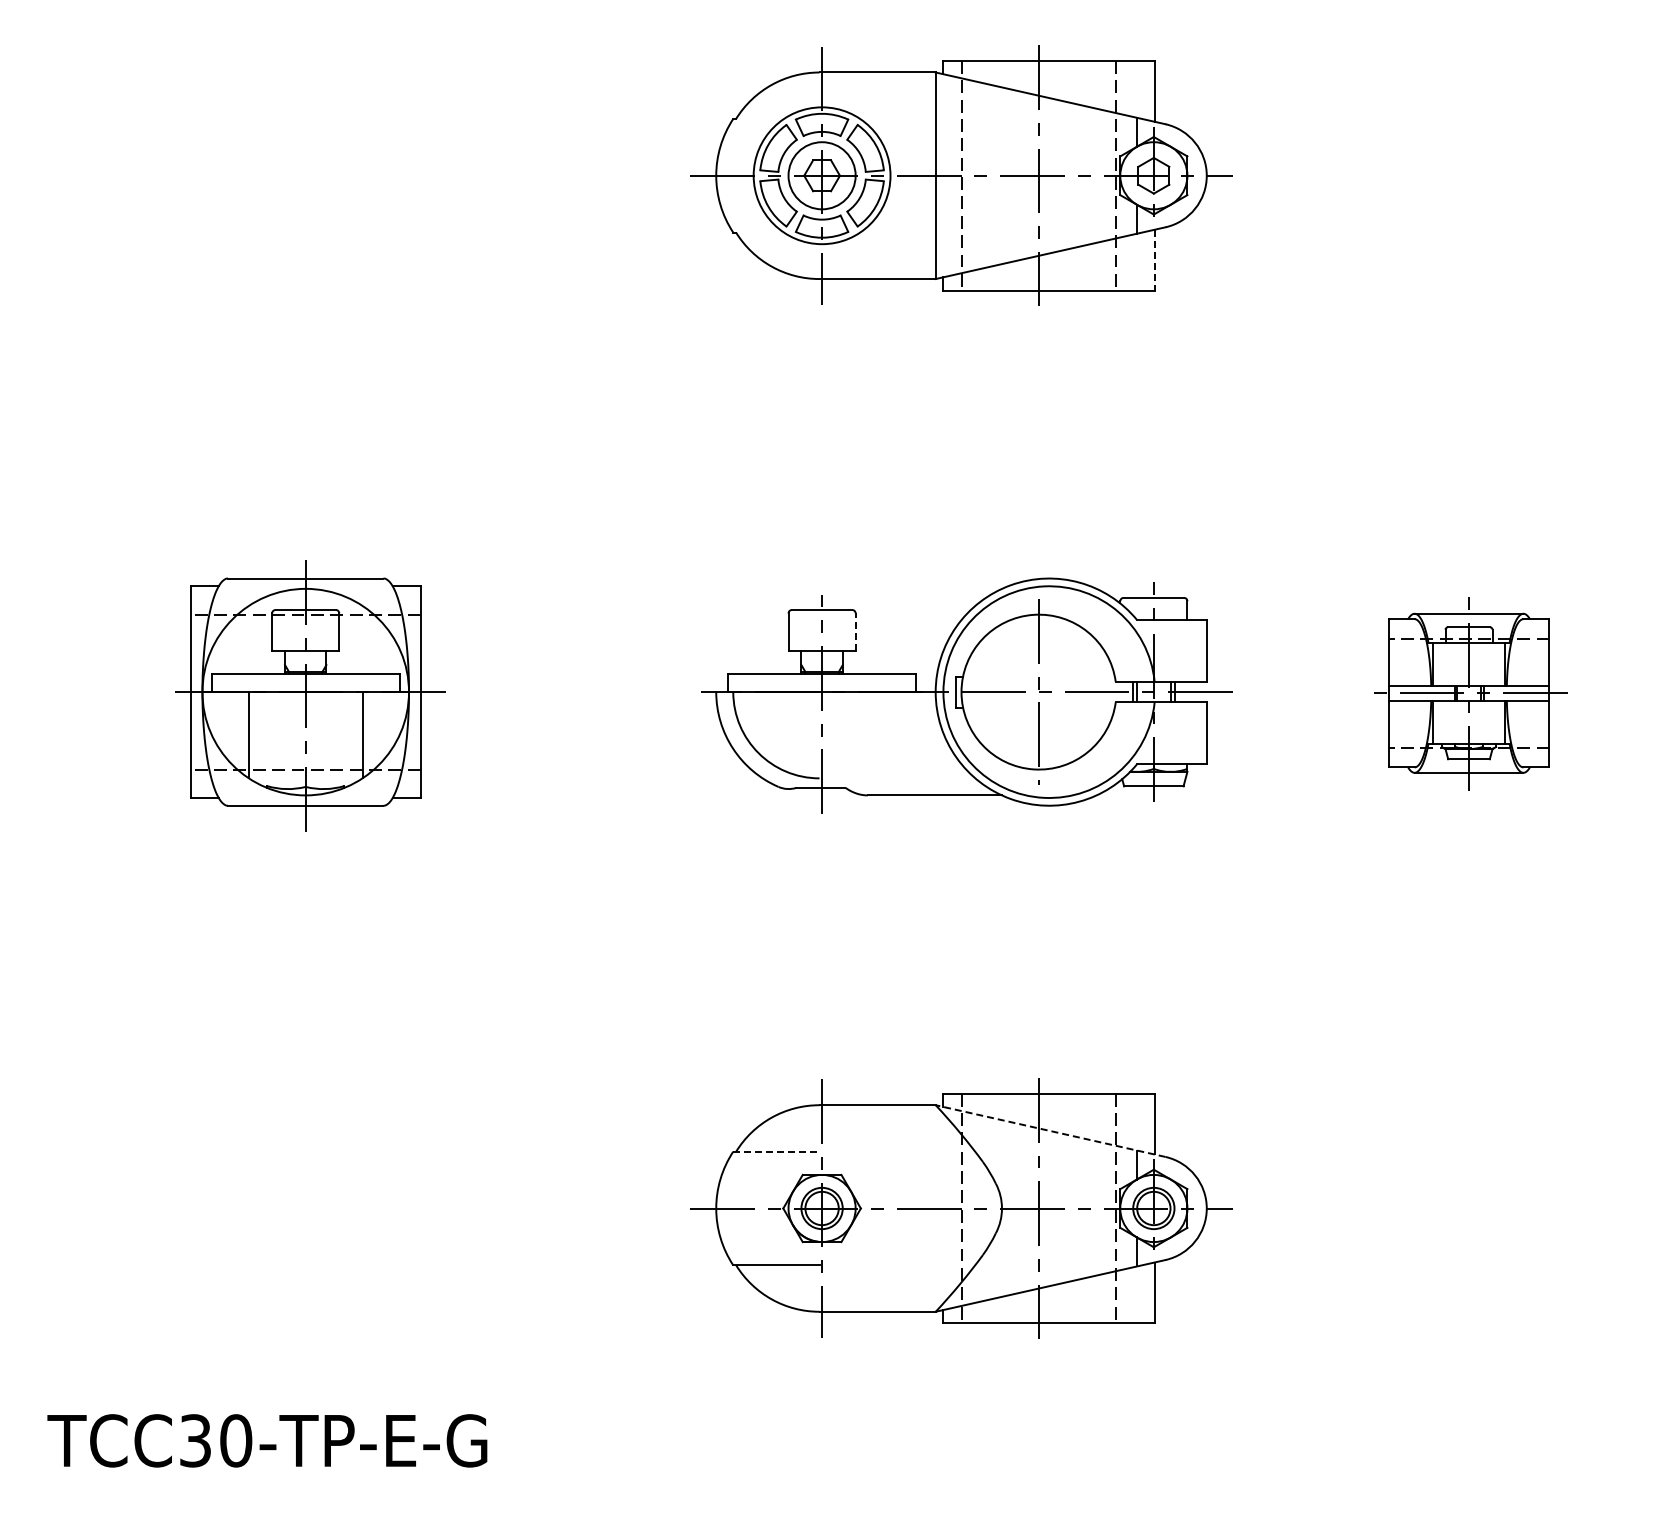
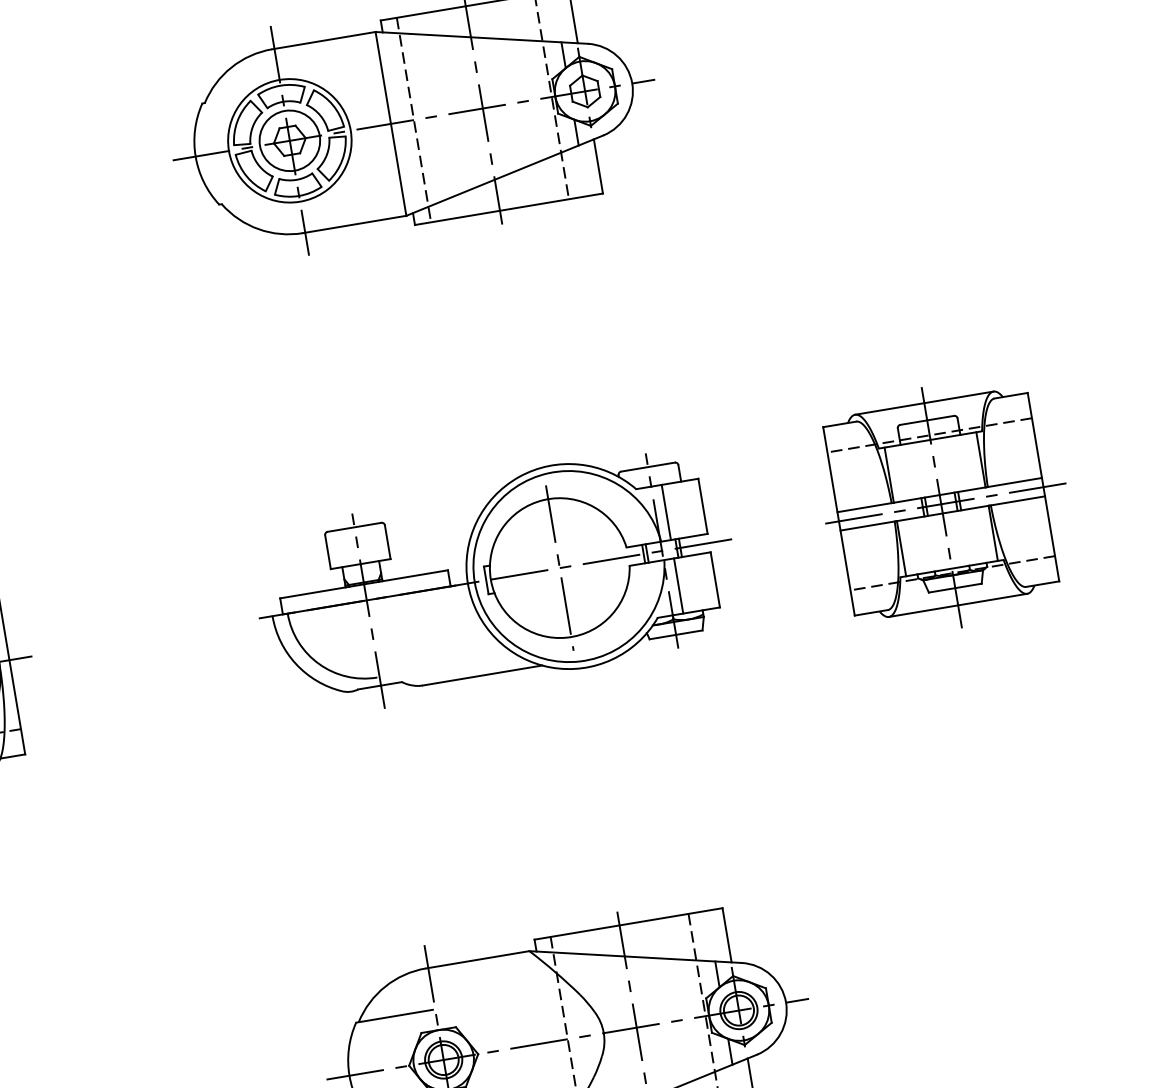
line: (1154, 260) -> (598, 166), dashed -> solid
line: (855, 632) -> (387, 542), dashed -> solid
line: (1165, 650) -> (666, 512), added
part: (1472, 695) -> (946, 506), size x1.43
line: (1165, 733) -> (678, 586), added
line: (1050, 1131) -> (635, 957), dashed -> solid
line: (776, 1151) -> (394, 1016), dashed -> solid

